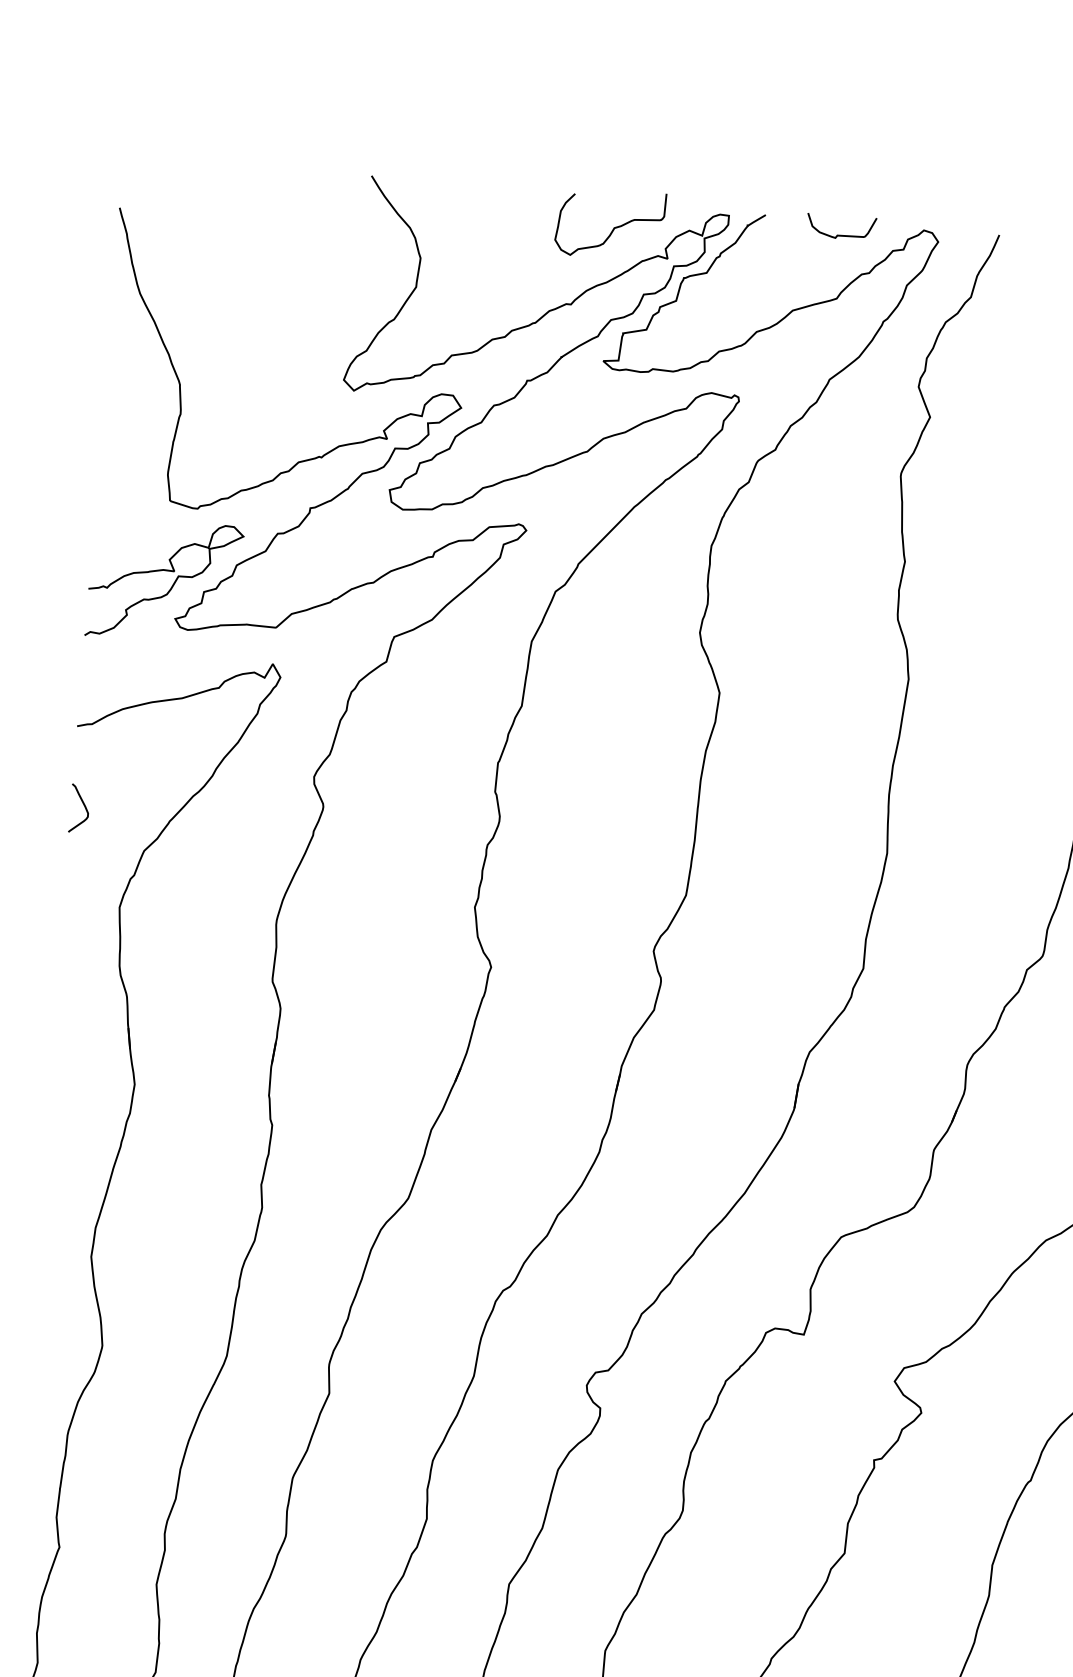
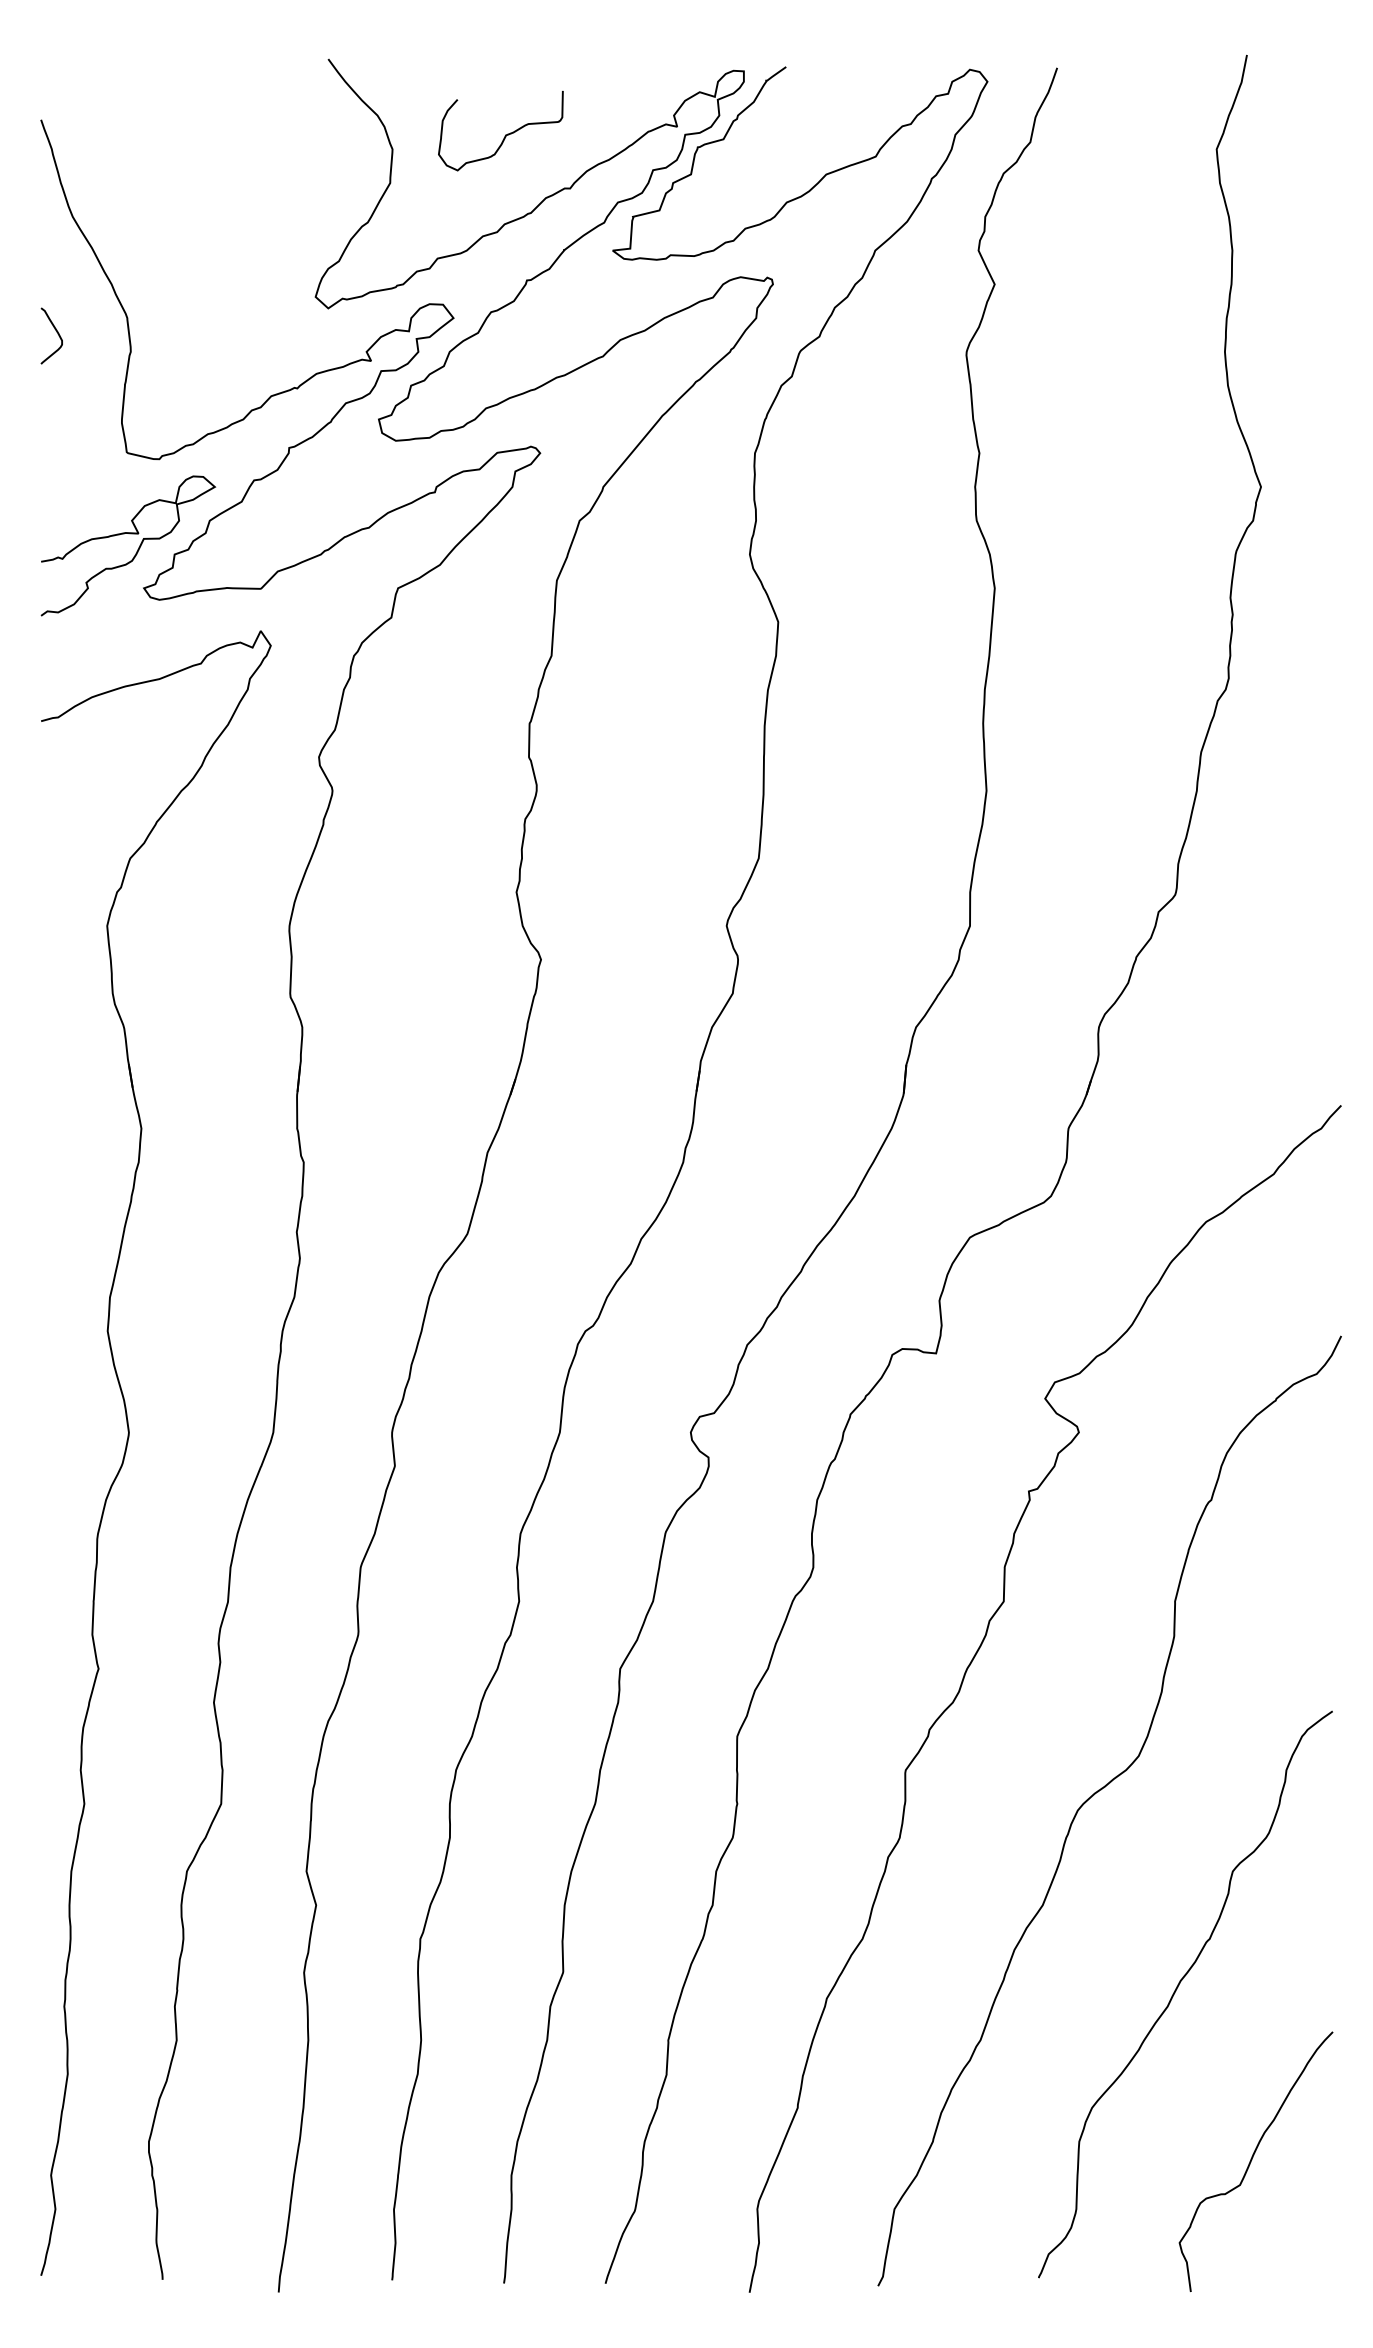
curve: (614, 227) -> (505, 134), moved
curve: (840, 234) -> (874, 82), removed
curve: (83, 806) -> (56, 332), moved

